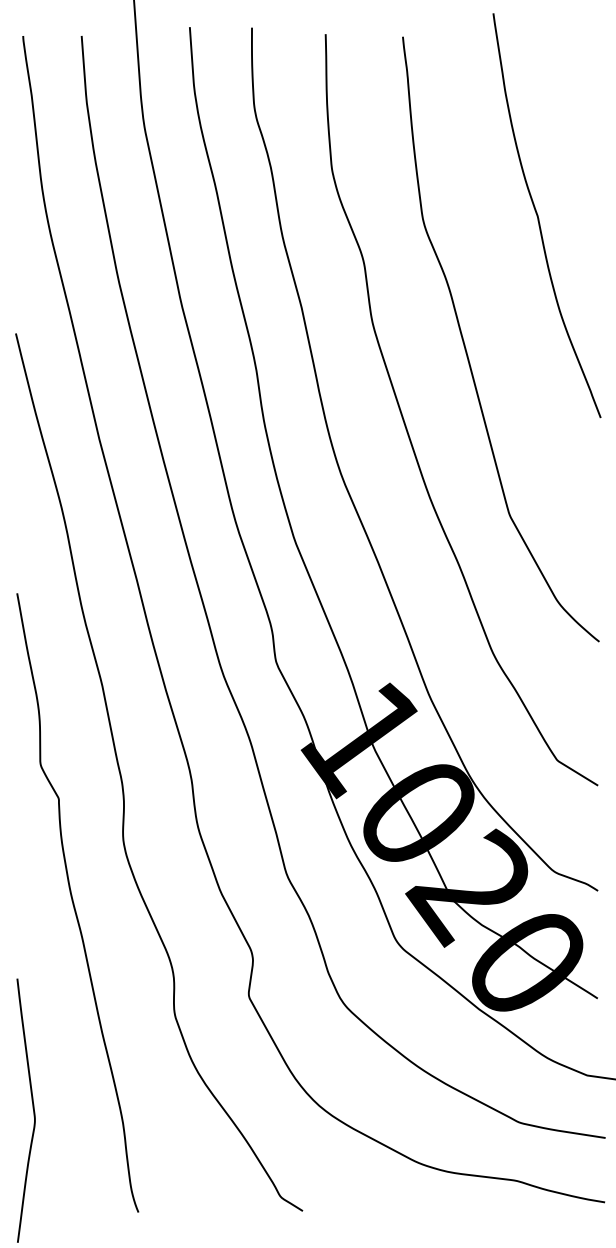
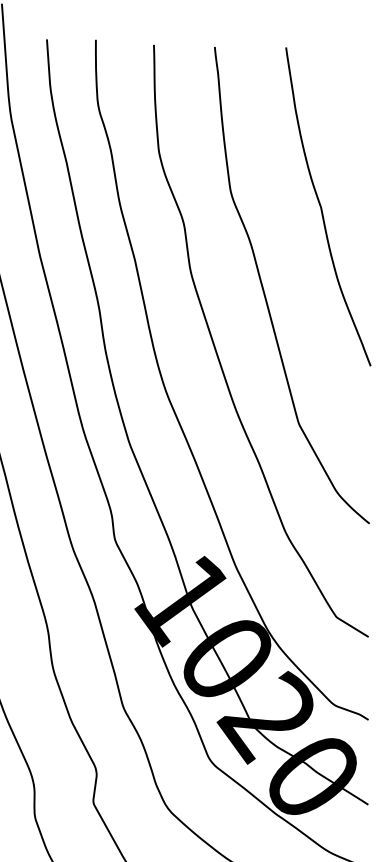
curve: (539, 218) -> (322, 209), moved

